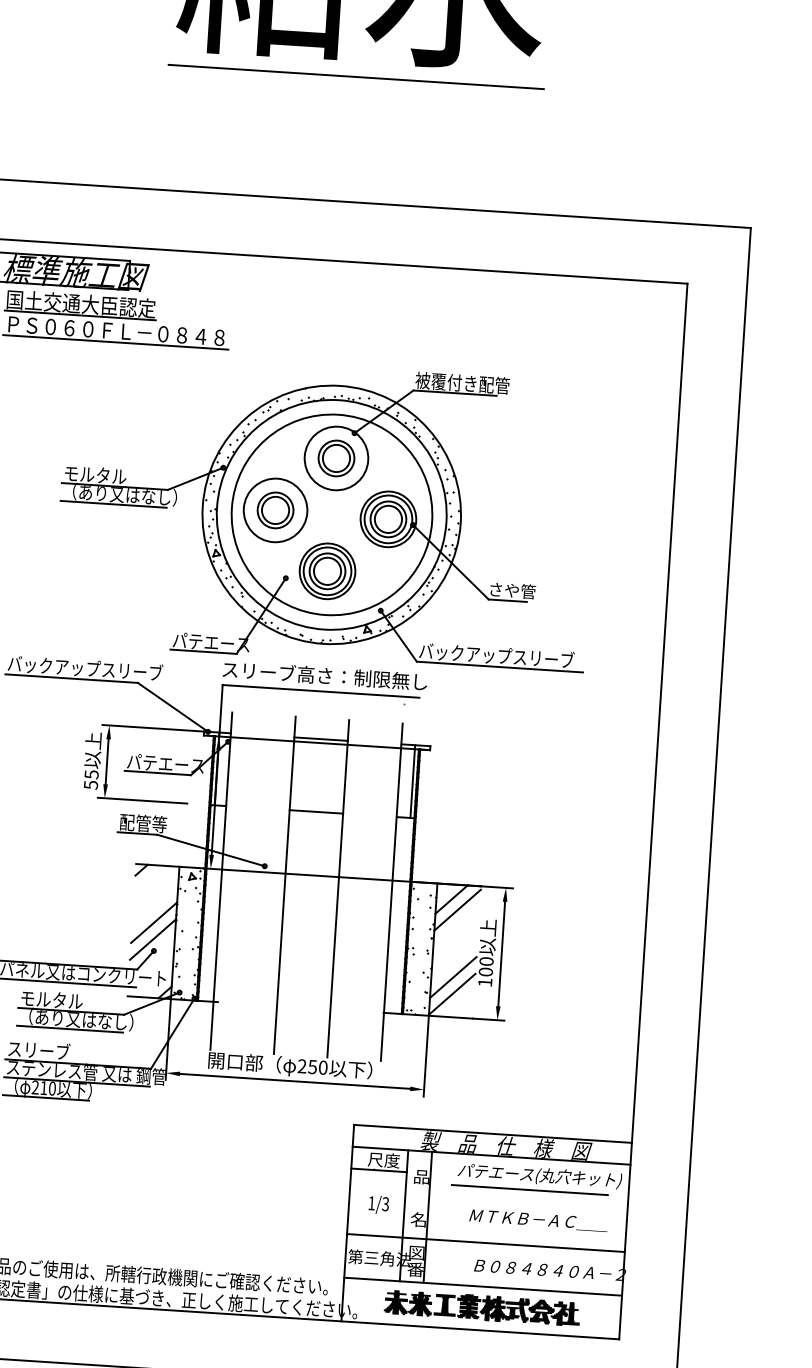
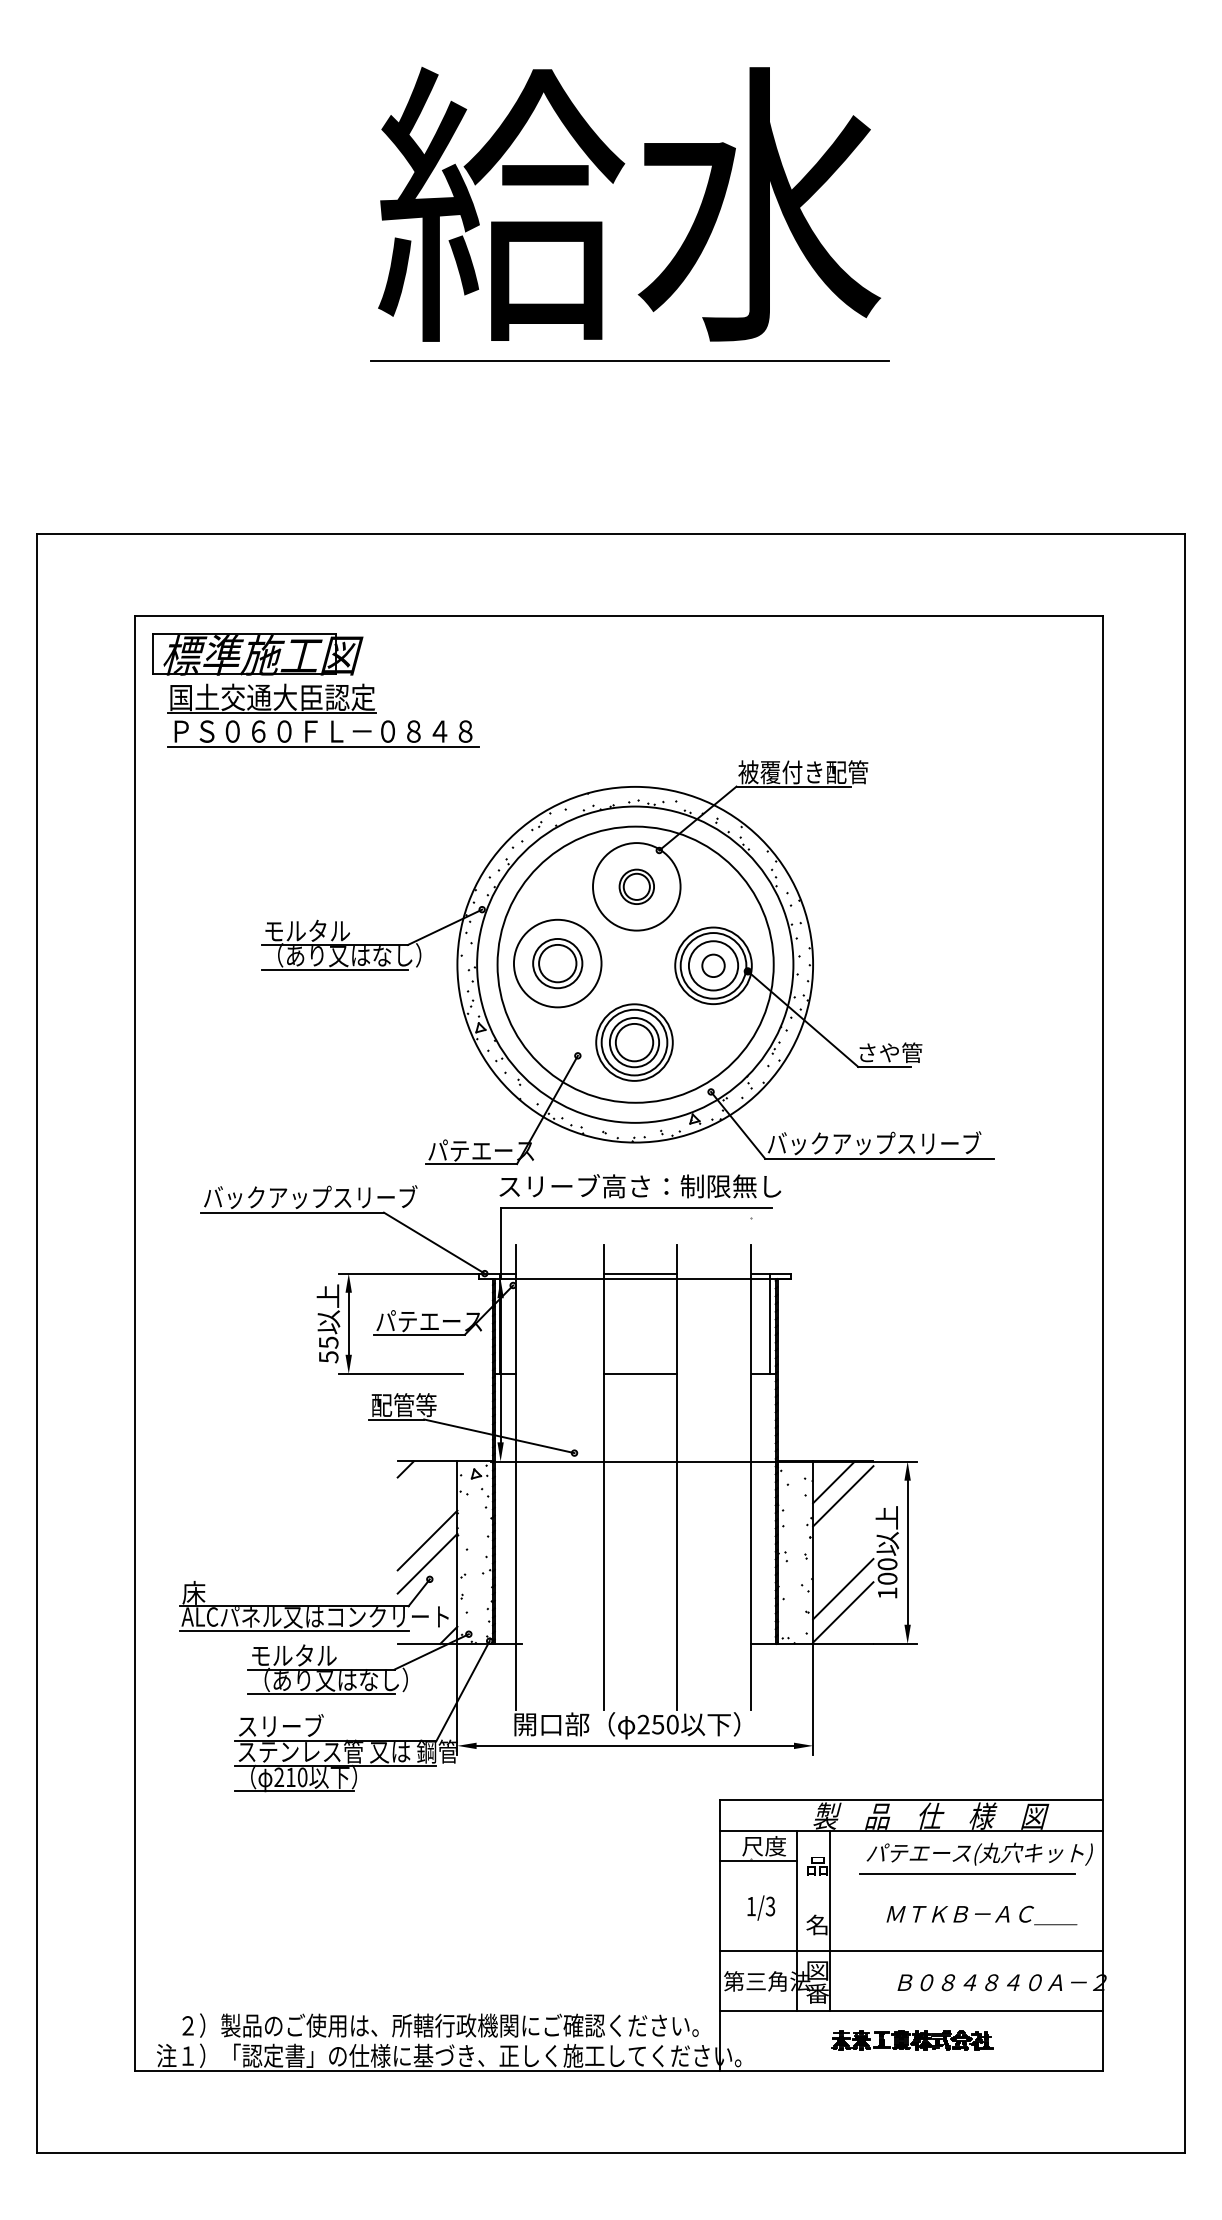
part: (336, 458) -> (636, 886), size x0.7
circle: (388, 519) -> (713, 965), size x0.6
part: (482, 1308) -> (912, 2040), size x0.6

